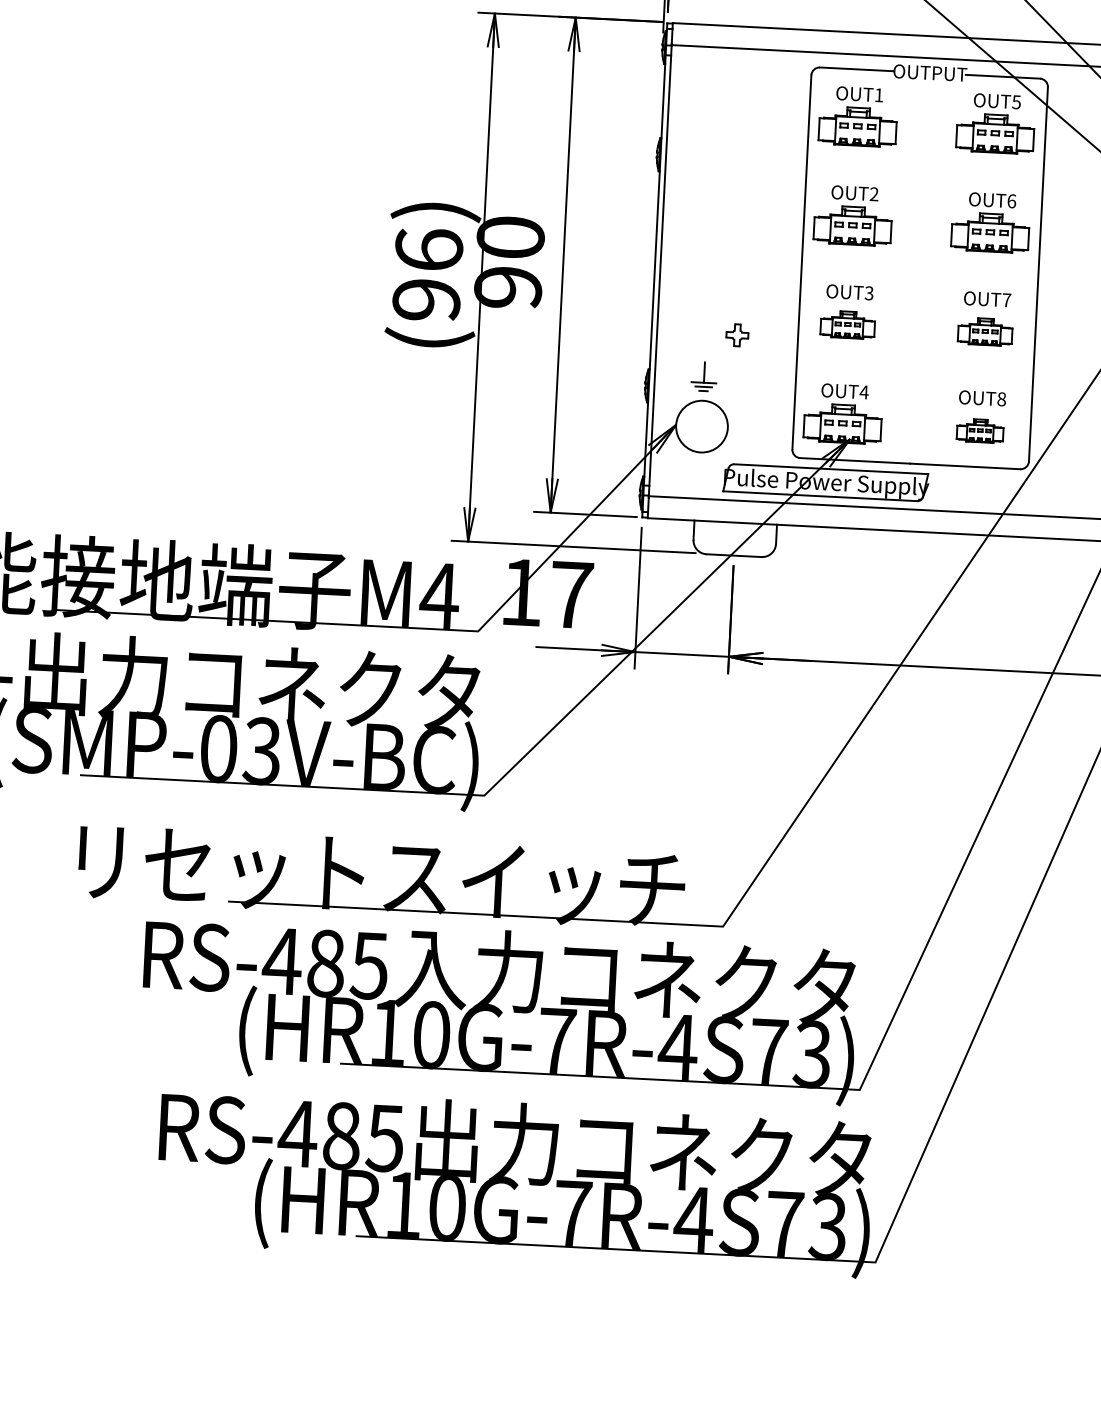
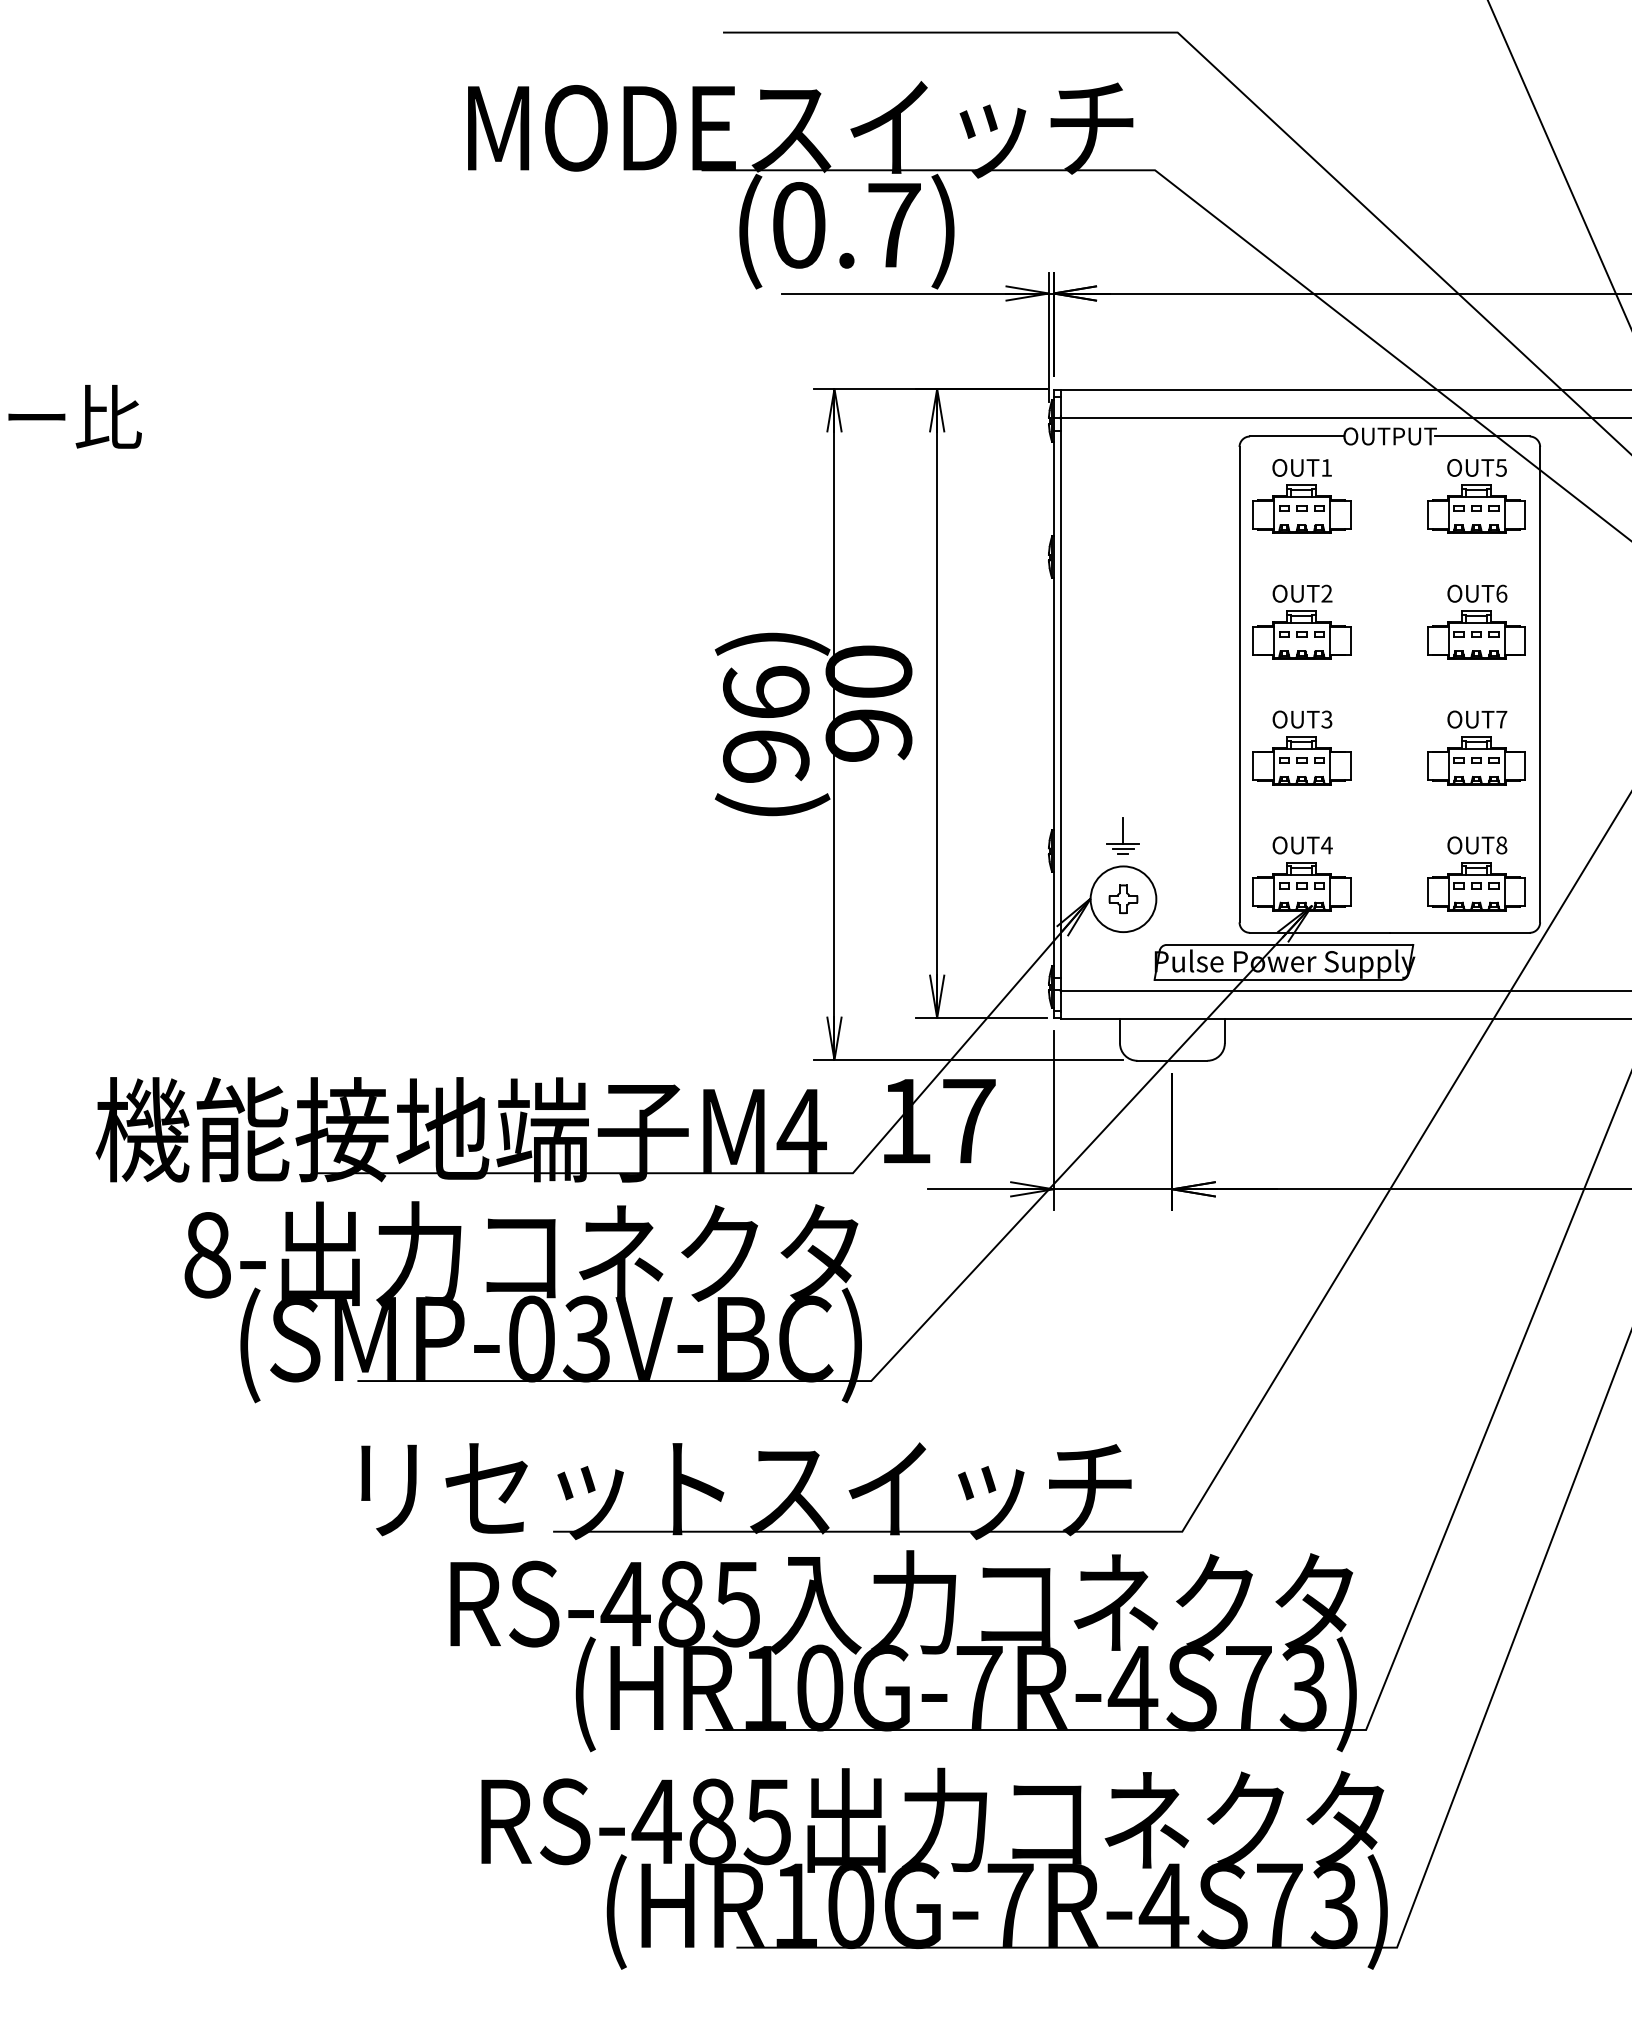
part: (847, 324) -> (1301, 760), size x1.43
part: (985, 331) -> (1476, 760), size x1.43
part: (737, 335) -> (1123, 899), moved
part: (980, 430) -> (1476, 886), size x1.67

